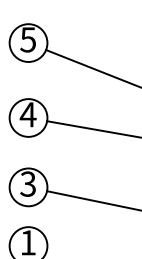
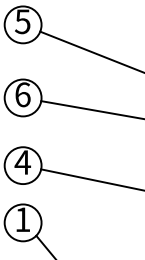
text: (27, 114) -> (22, 94), 4 -> 6
text: (27, 184) -> (22, 162), 3 -> 4

